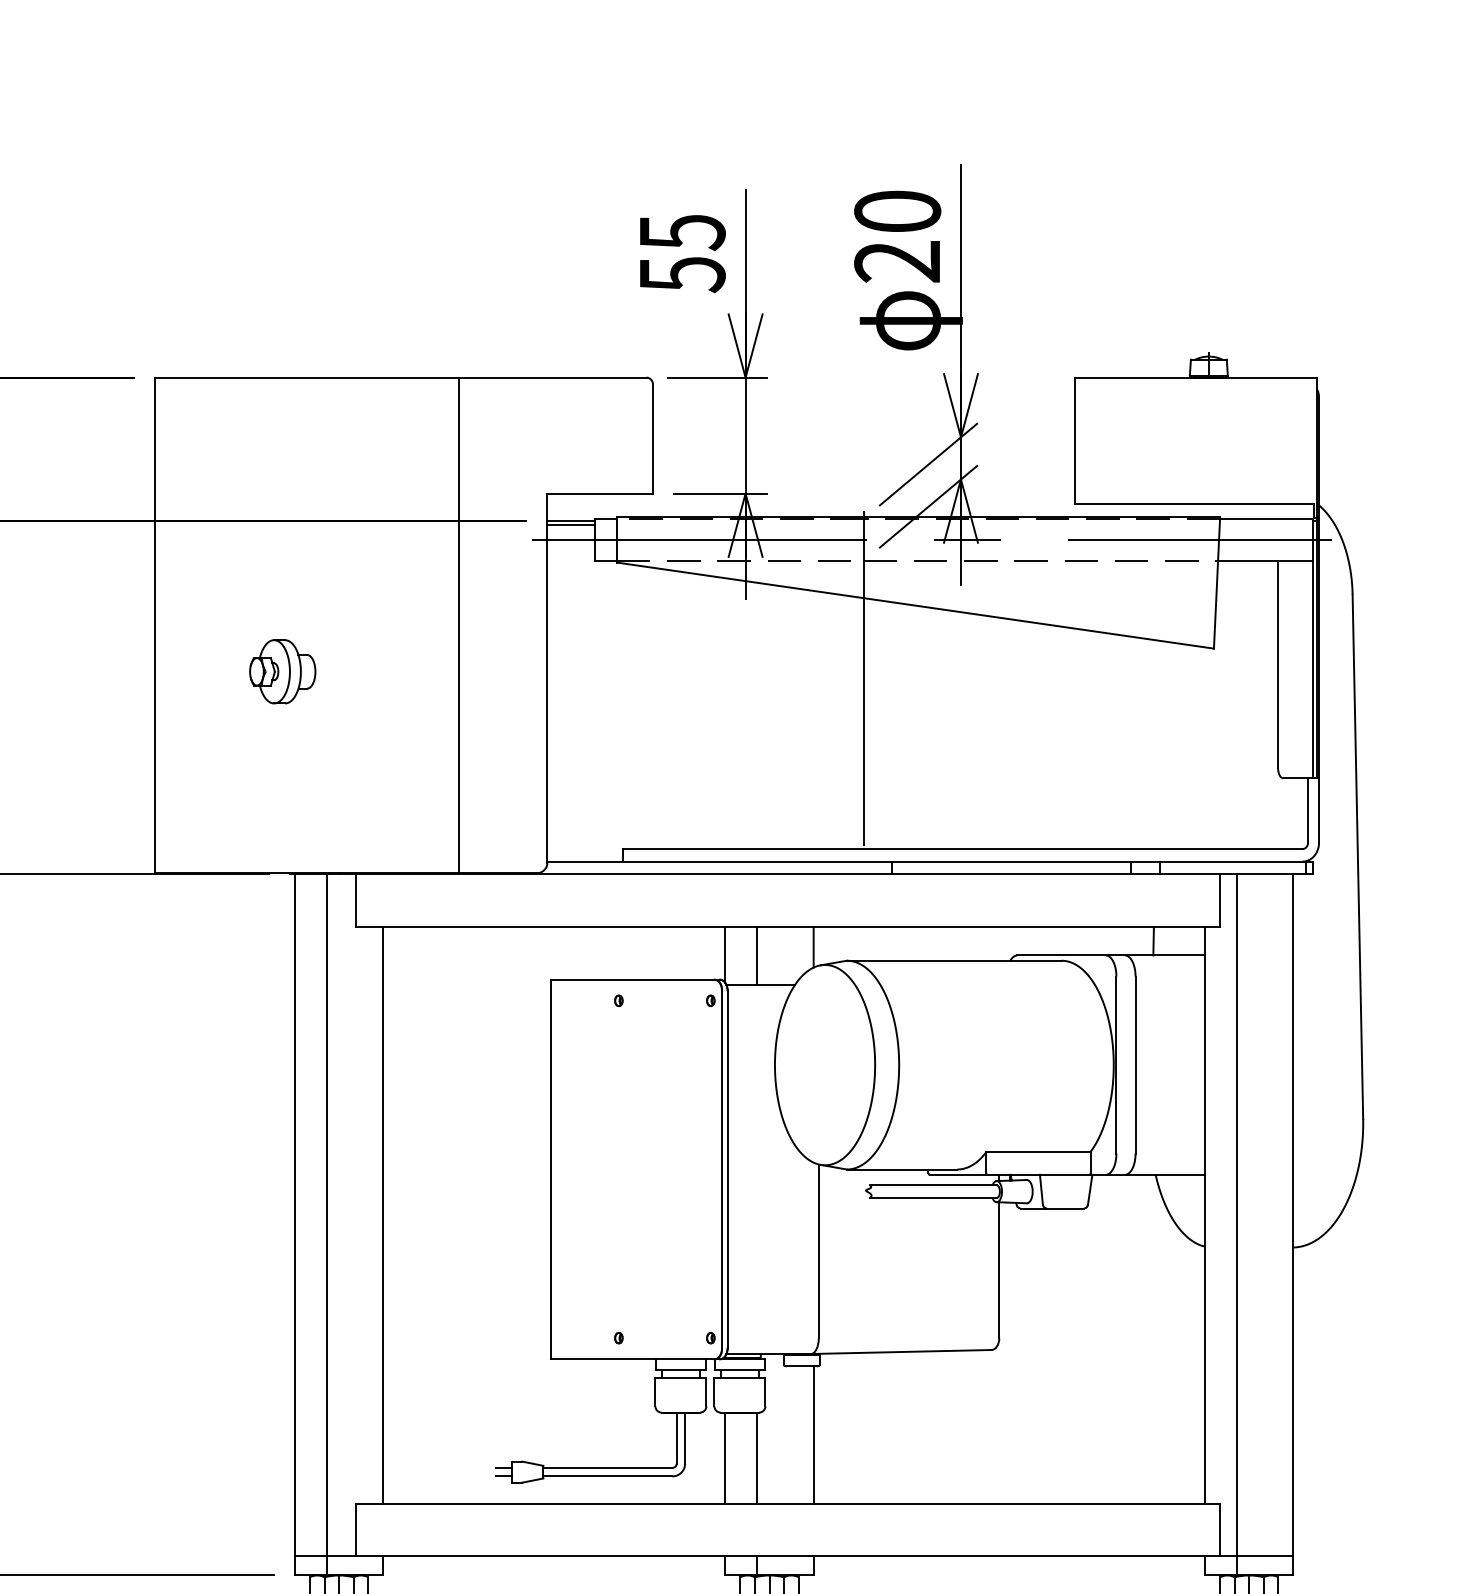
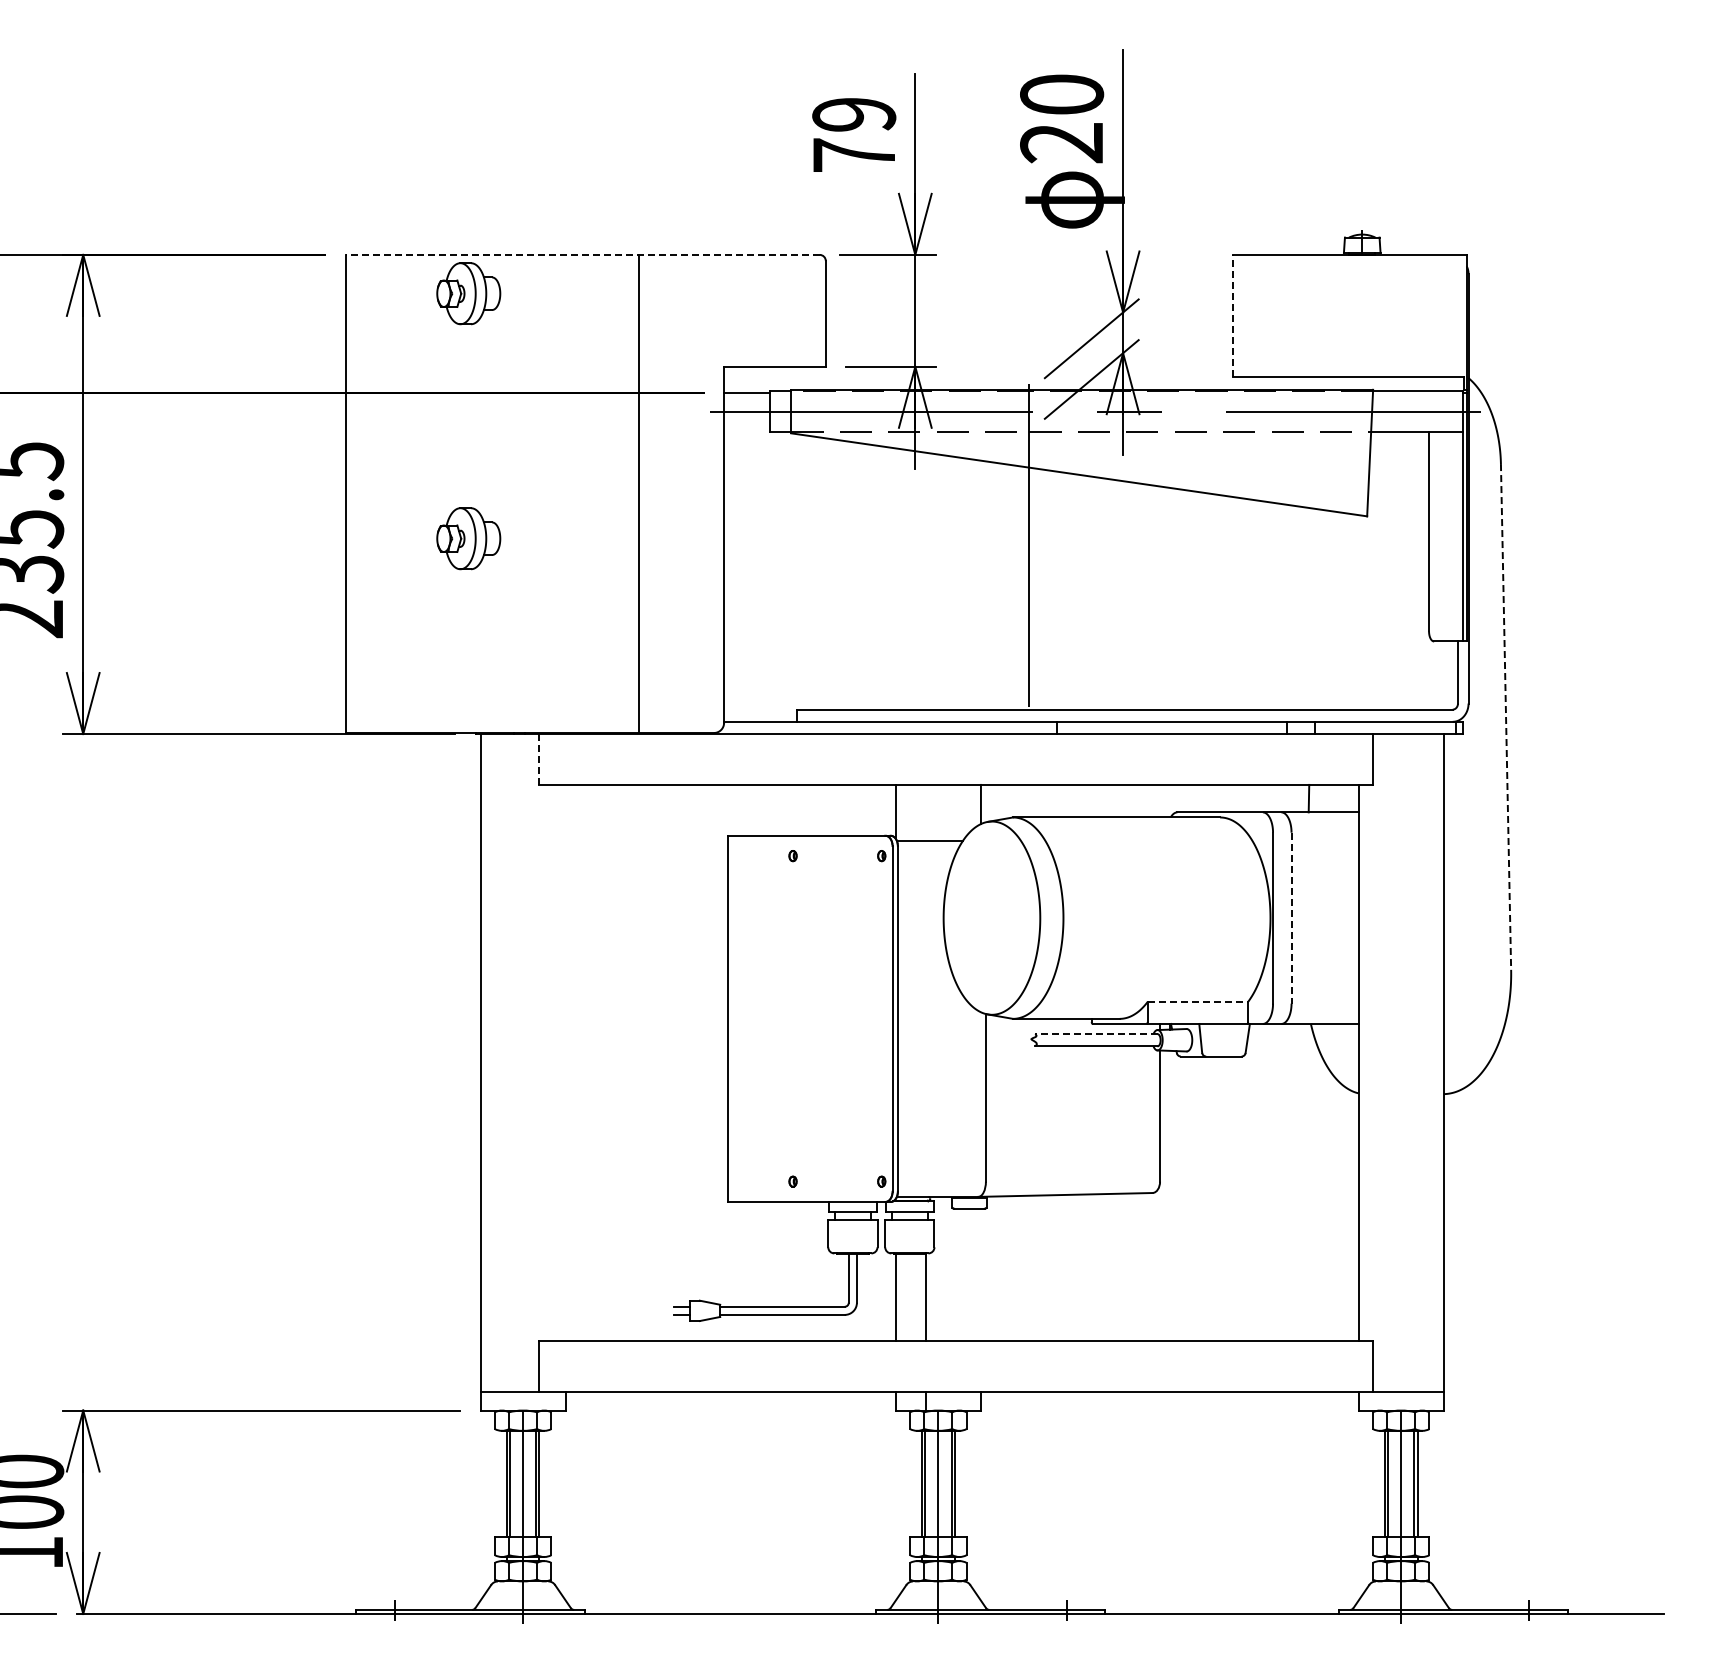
text: (682, 253) -> (854, 135), 55 -> 79
line: (400, 377) -> (582, 254), solid -> dashed
part: (282, 417) -> (468, 293), added
line: (1074, 440) -> (1232, 315), solid -> dashed
line: (571, 525) -> (747, 397), removed
line: (1358, 856) -> (1506, 716), solid -> dashed
line: (356, 900) -> (539, 759), solid -> dashed
line: (757, 955) -> (926, 812), removed
line: (1135, 1065) -> (1291, 918), solid -> dashed
line: (1039, 1151) -> (1198, 1001), solid -> dashed
line: (932, 1185) -> (1095, 1034), solid -> dashed
line: (383, 1214) -> (565, 1062), removed
line: (327, 1225) -> (511, 1072), removed
line: (1237, 1225) -> (1389, 1072), removed
line: (813, 1434) -> (980, 1274), removed

